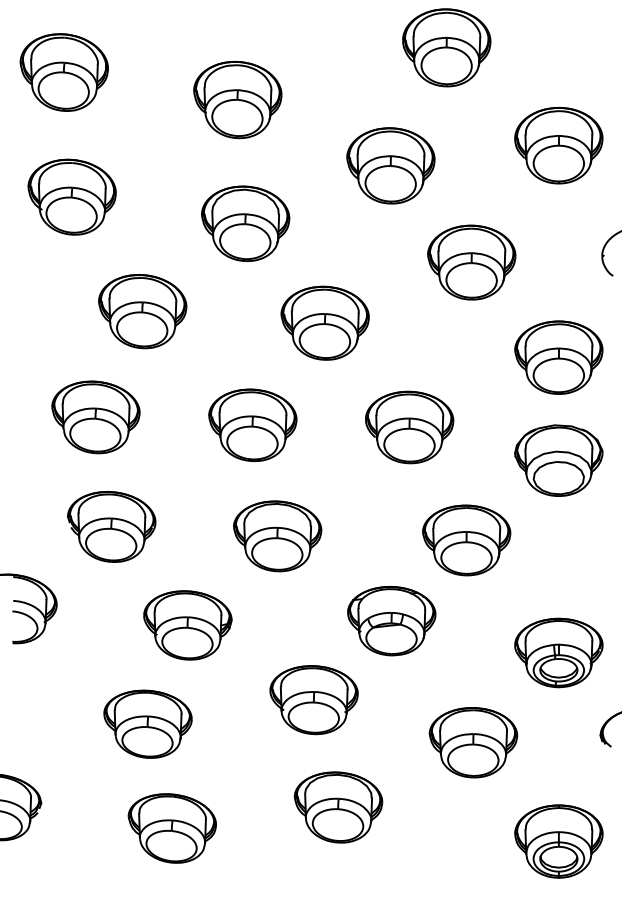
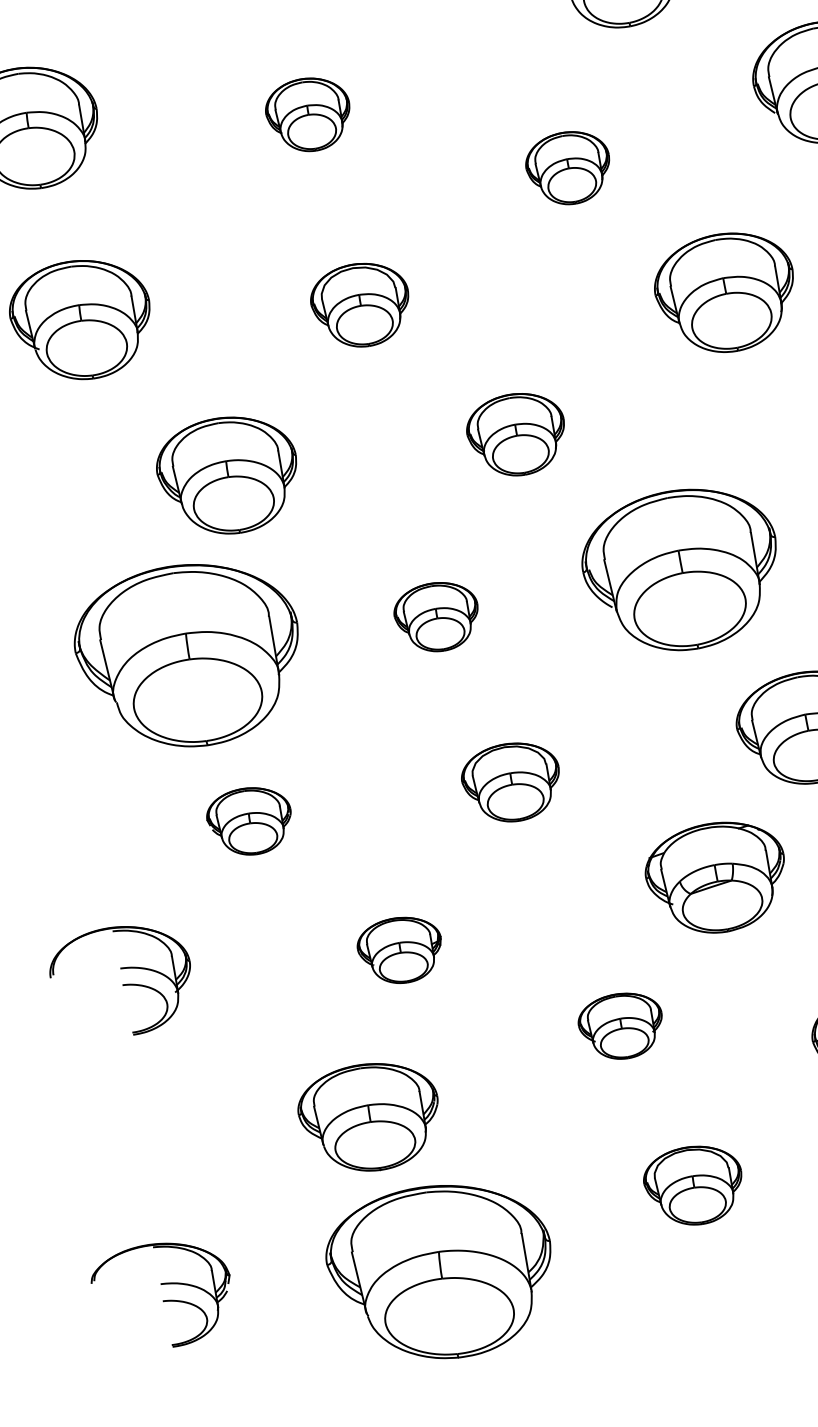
part: (237, 99) -> (308, 114), size x0.6
part: (390, 165) -> (568, 167), size x0.6
part: (245, 223) -> (360, 305), size x0.7
part: (324, 322) -> (515, 433), size x0.7
part: (95, 417) -> (189, 656), size x1.6
part: (252, 424) -> (436, 616), size x0.6
part: (409, 427) -> (682, 570), size x1.4
part: (111, 526) -> (249, 820), size x0.6
part: (277, 536) -> (511, 782), size x0.7
part: (187, 625) -> (400, 950), size x0.6
part: (313, 700) -> (620, 1026), size x0.6
part: (338, 807) -> (694, 1185), size x0.7
part: (171, 828) -> (440, 1272), size x1.6

